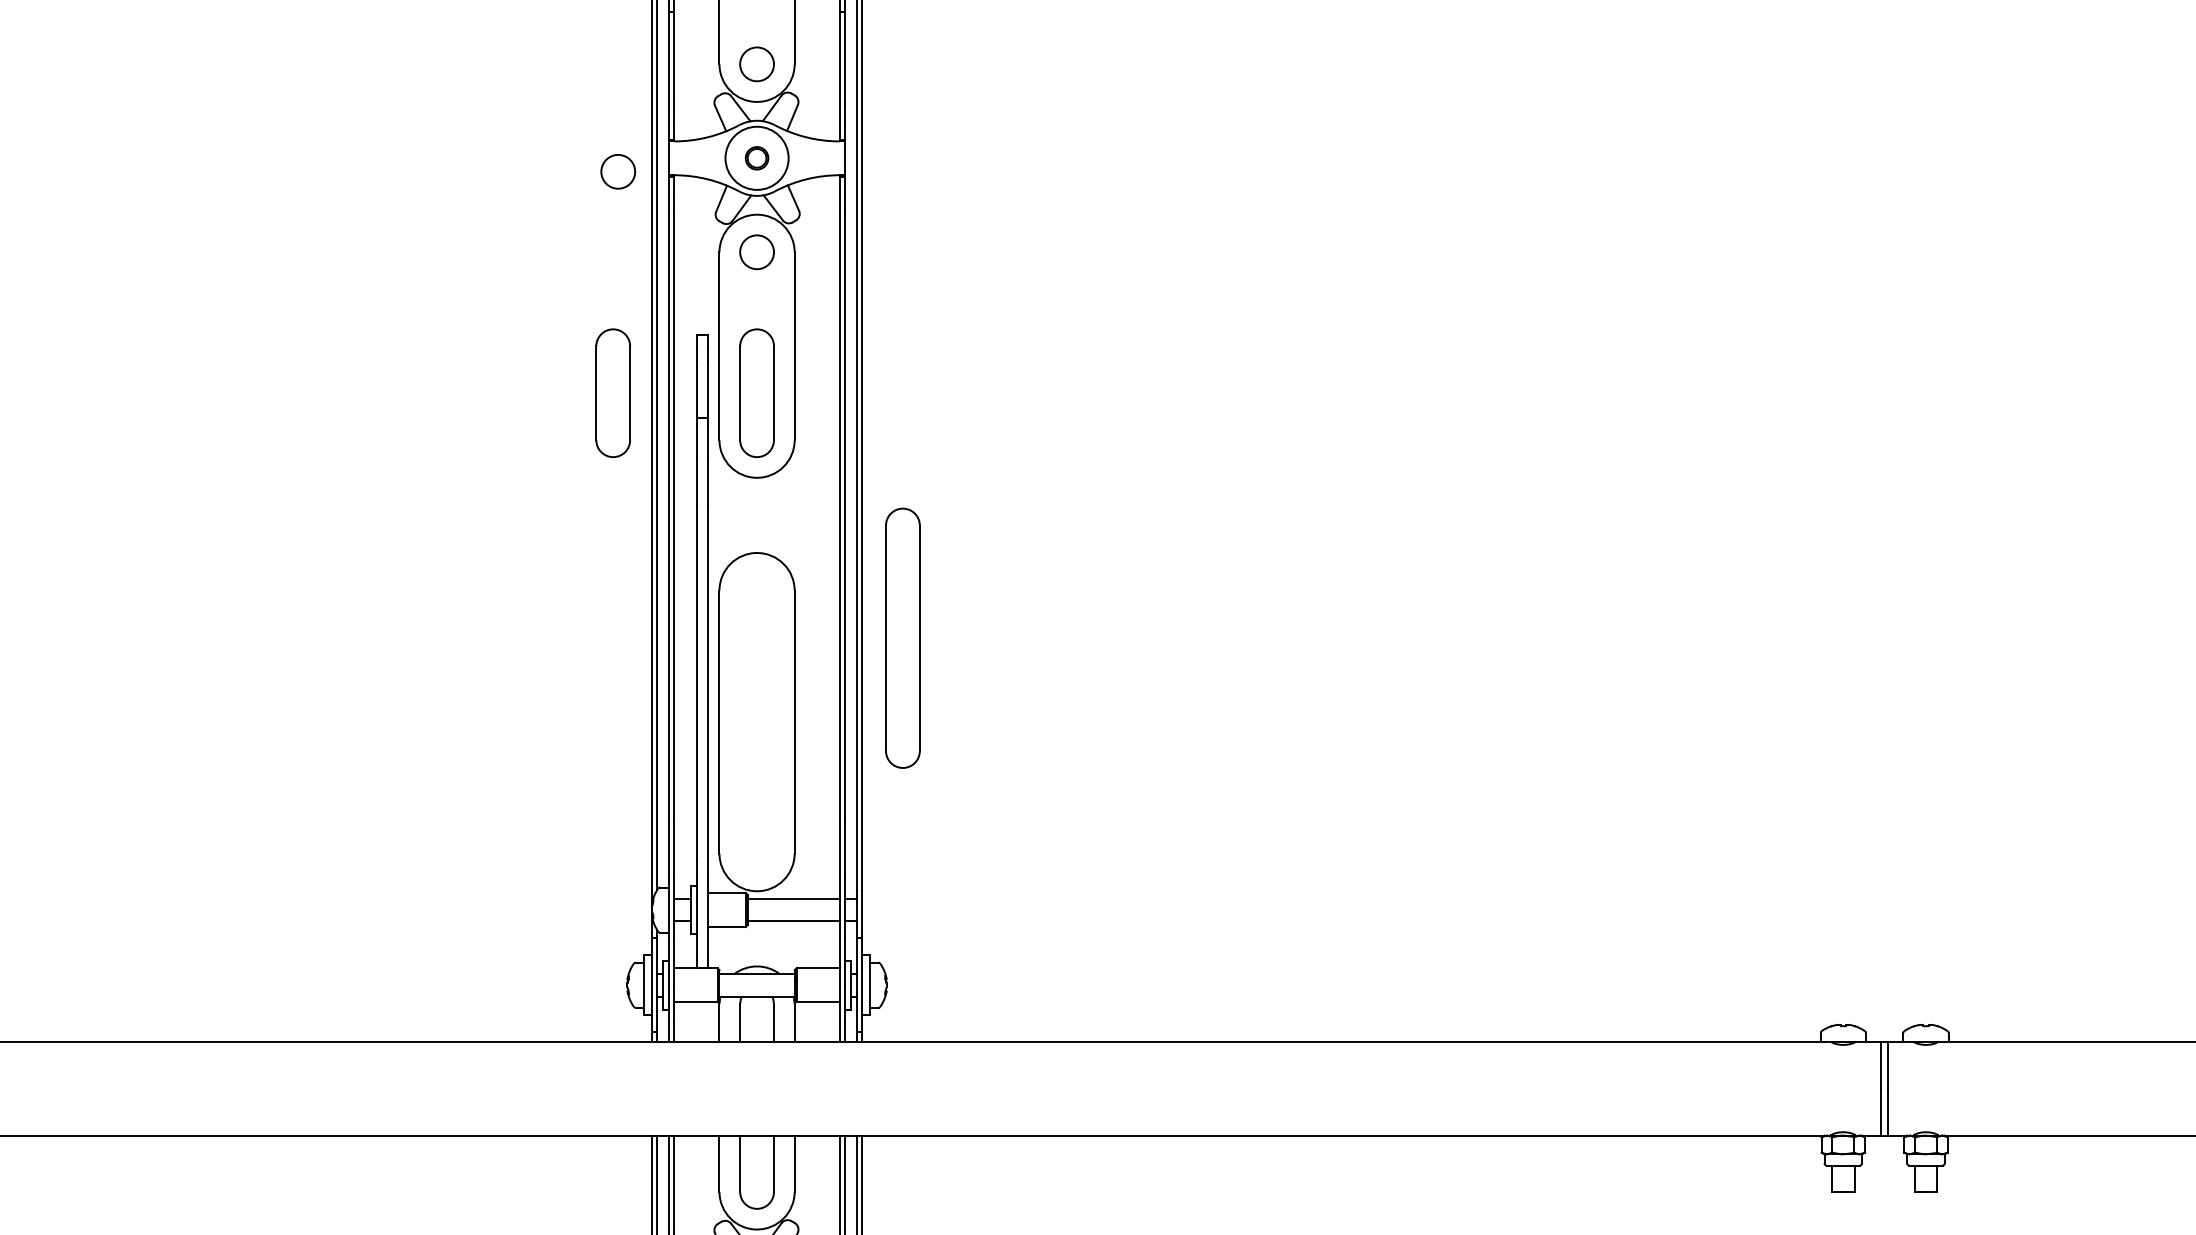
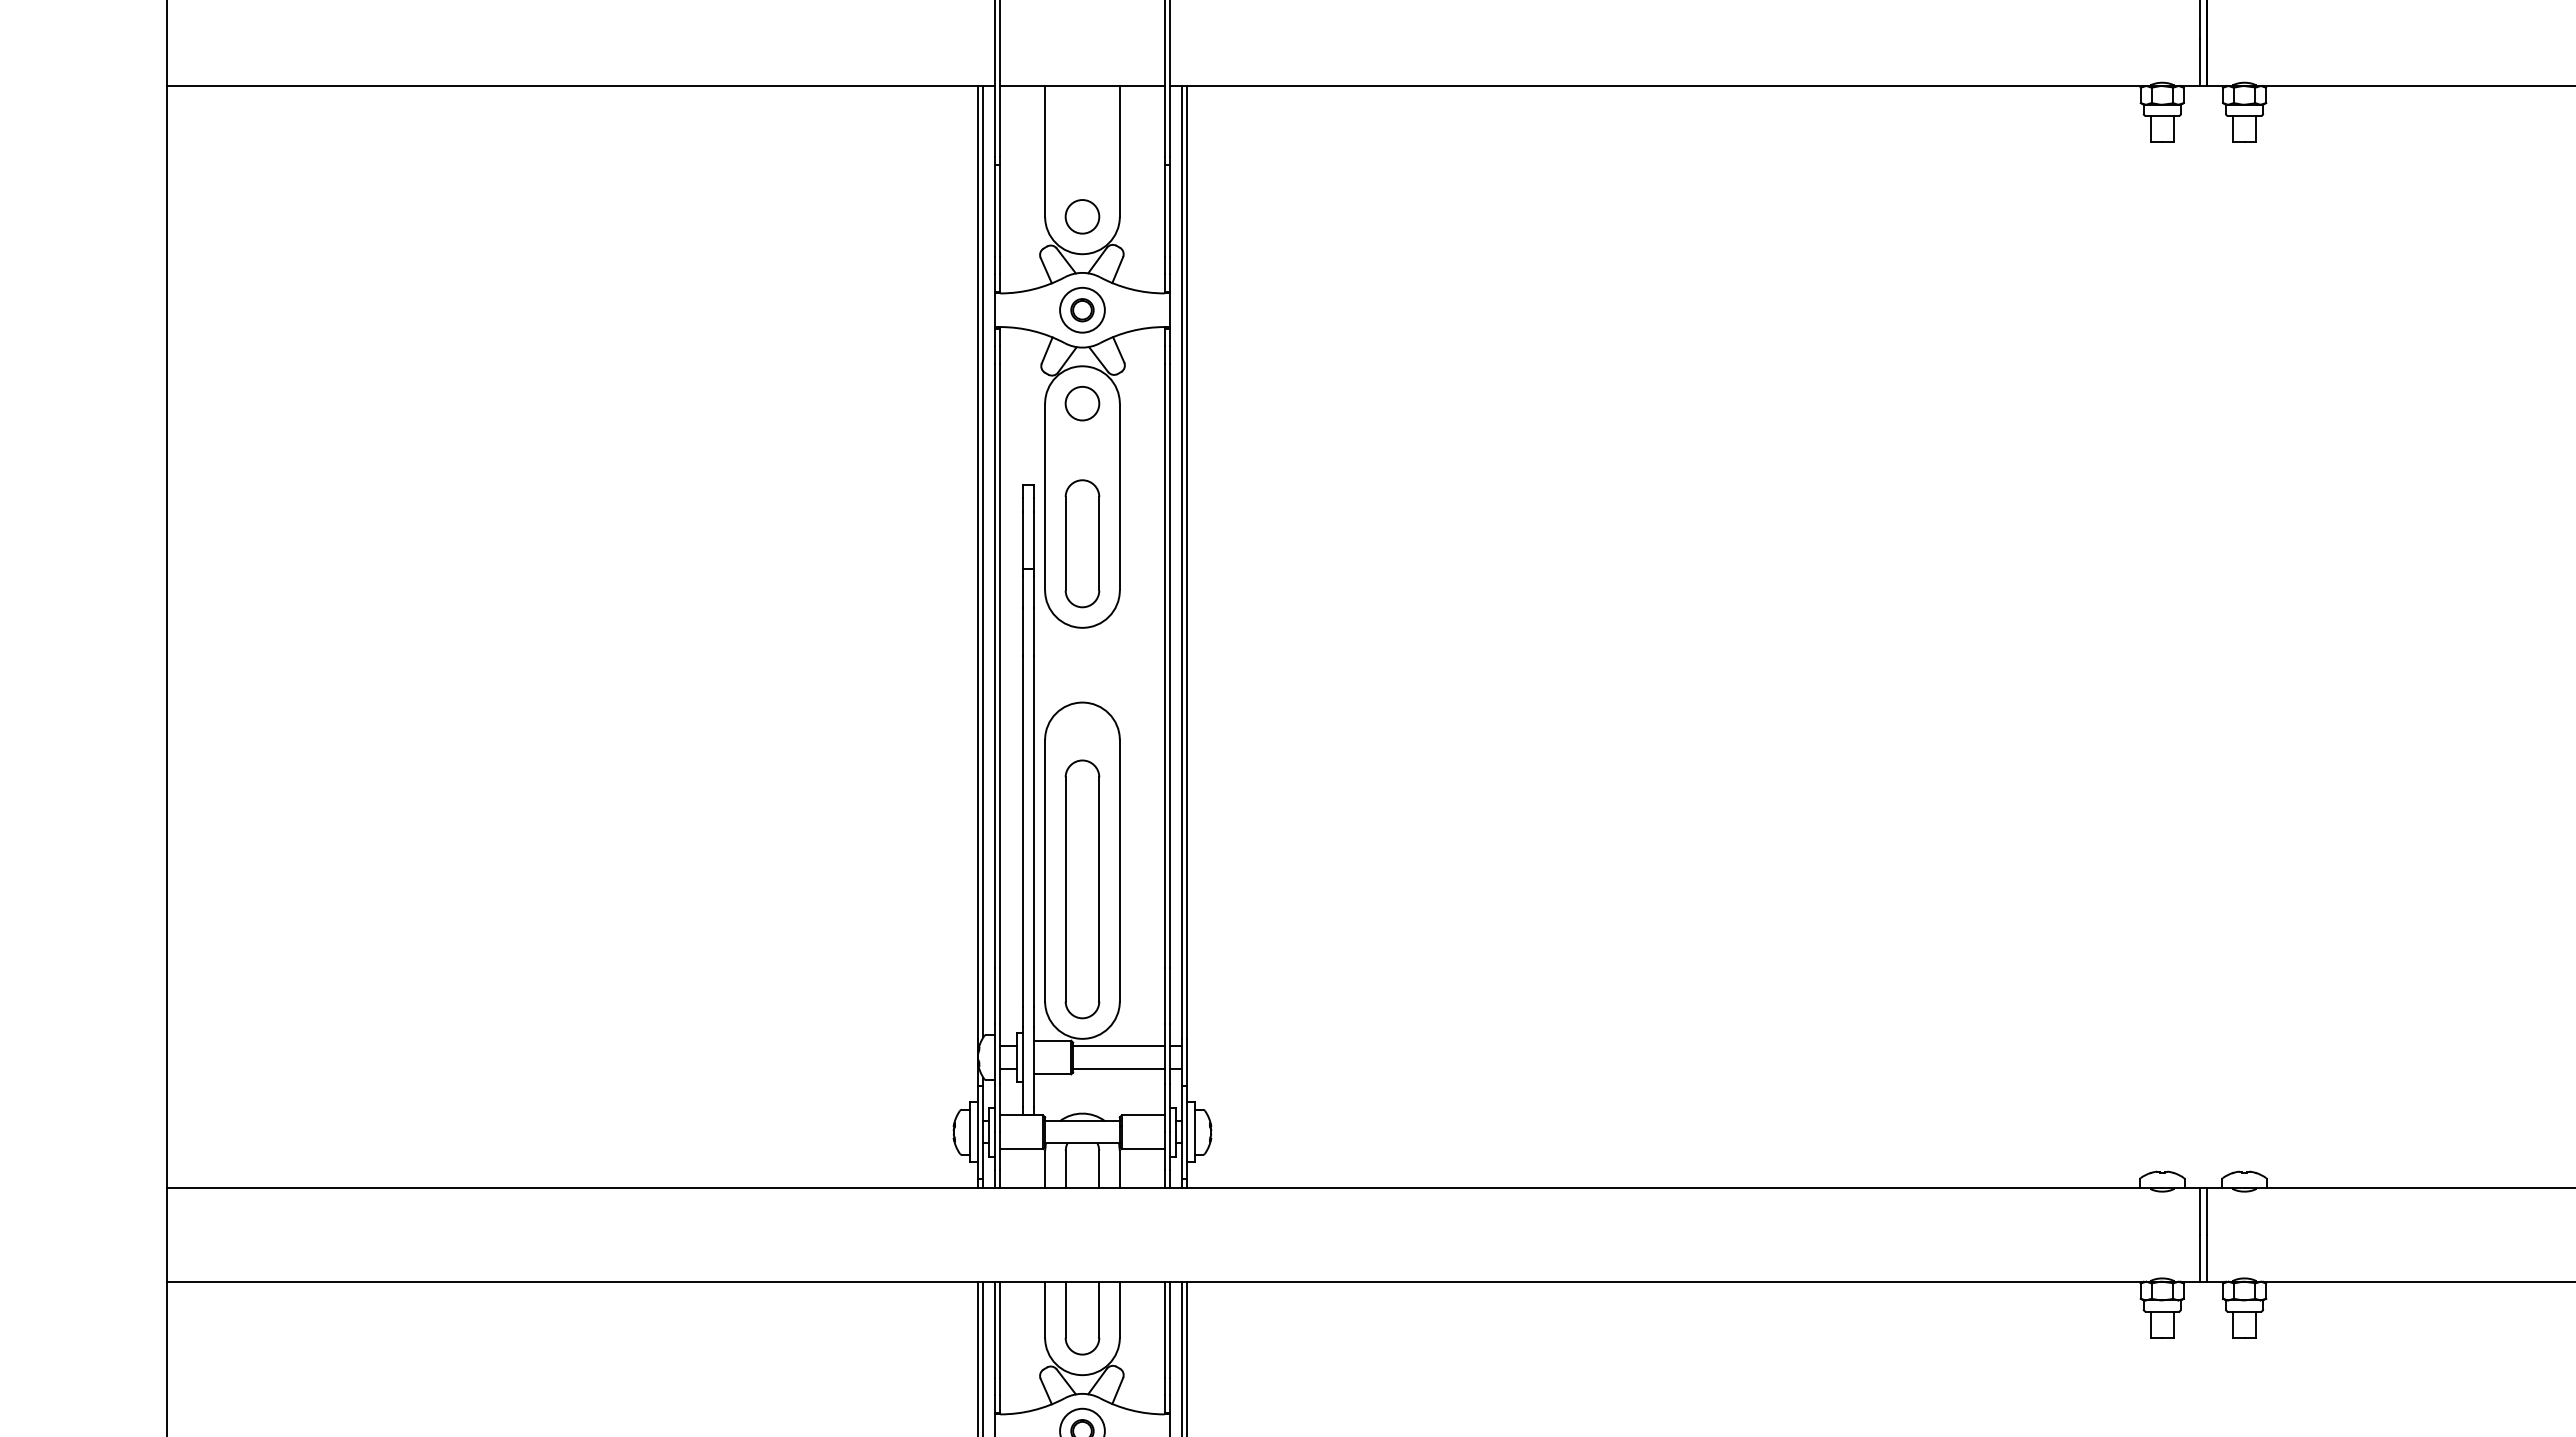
circle: (757, 157) -> (1082, 309), size x0.71
circle: (618, 171) -> (944, 323), removed
part: (613, 392) -> (939, 543), removed
part: (902, 638) -> (1082, 889), moved

